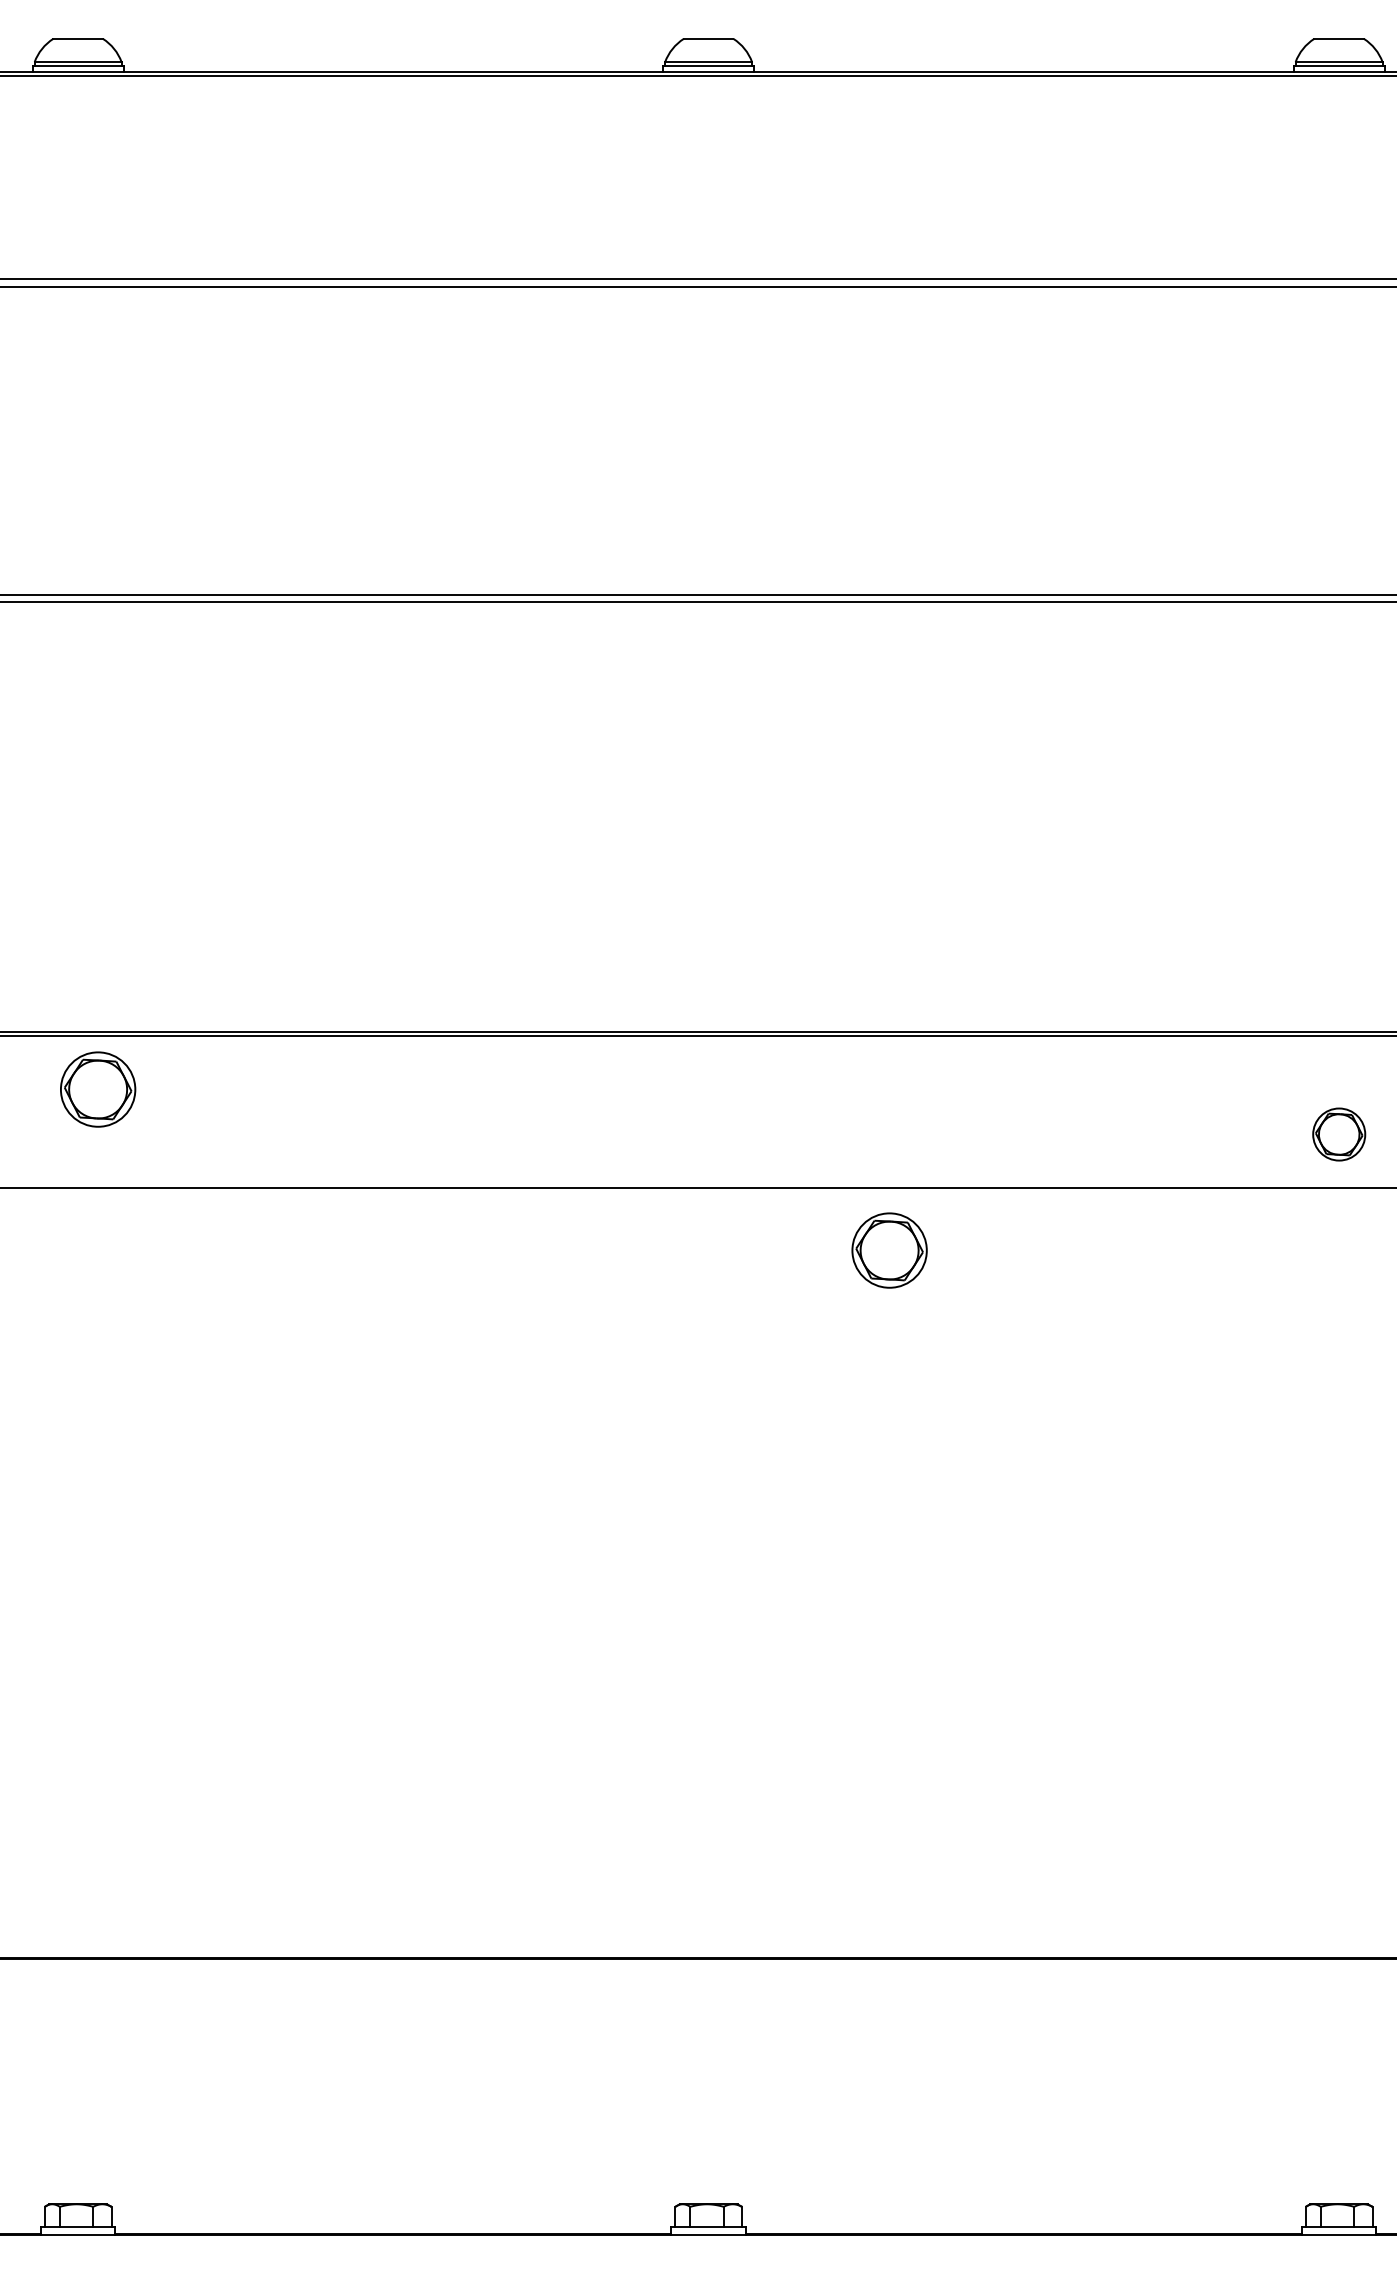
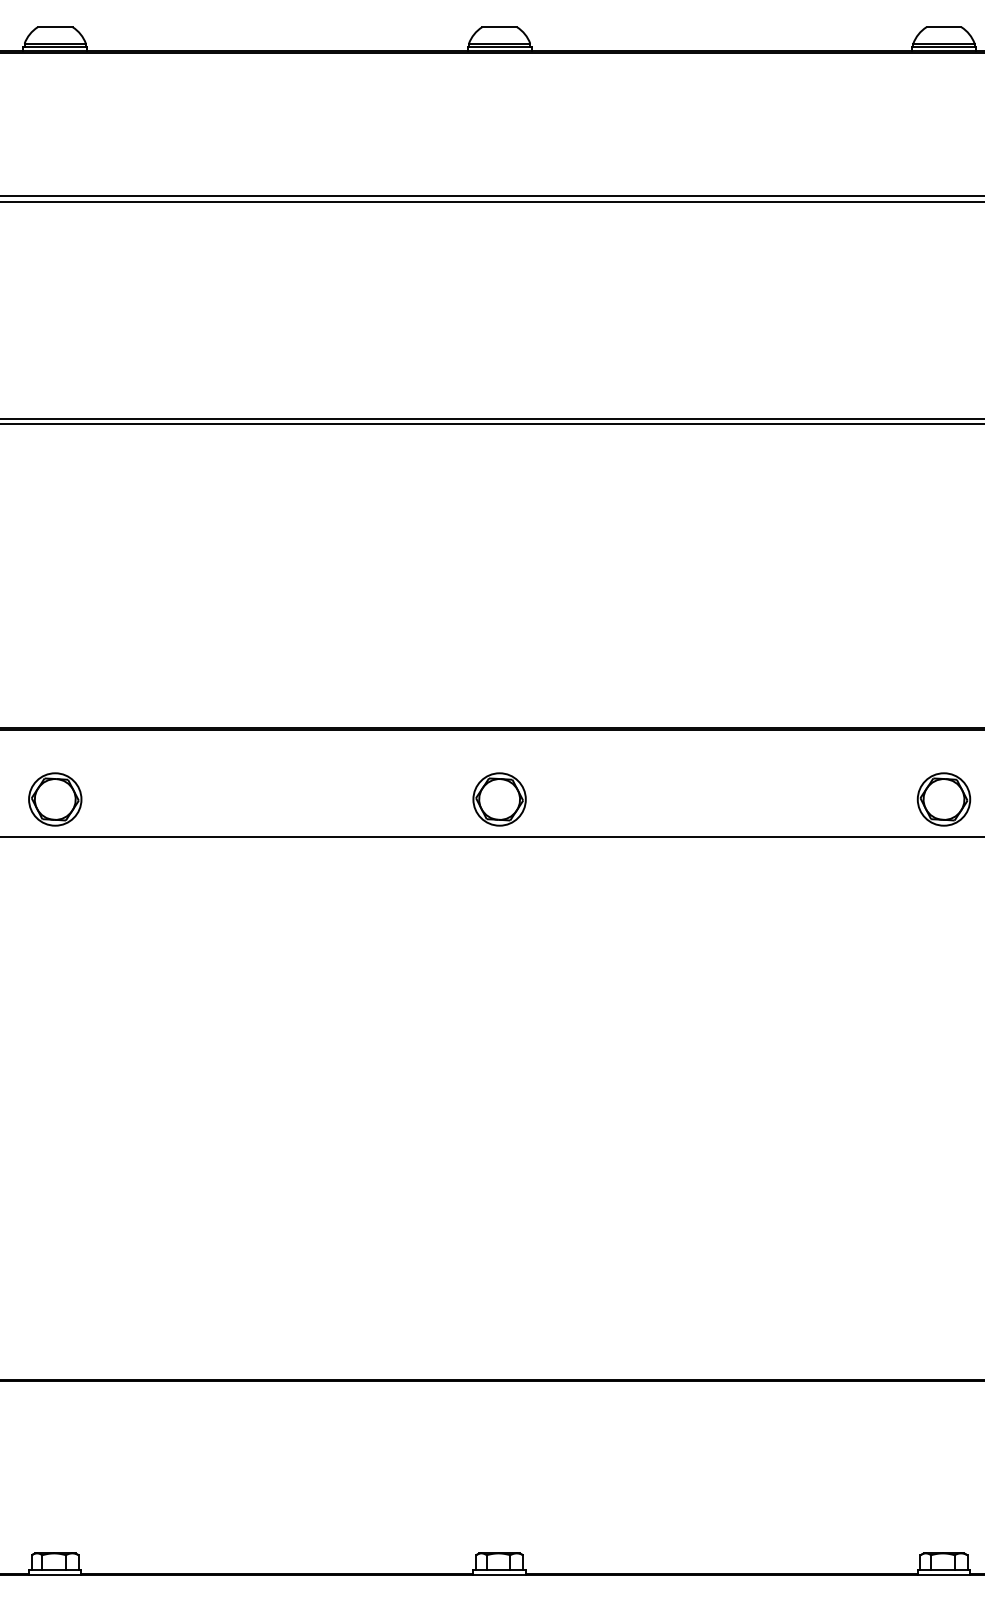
part: (98, 1089) -> (55, 799), moved
part: (1339, 1134) -> (944, 799), size x1.43
part: (889, 1250) -> (499, 799), moved

